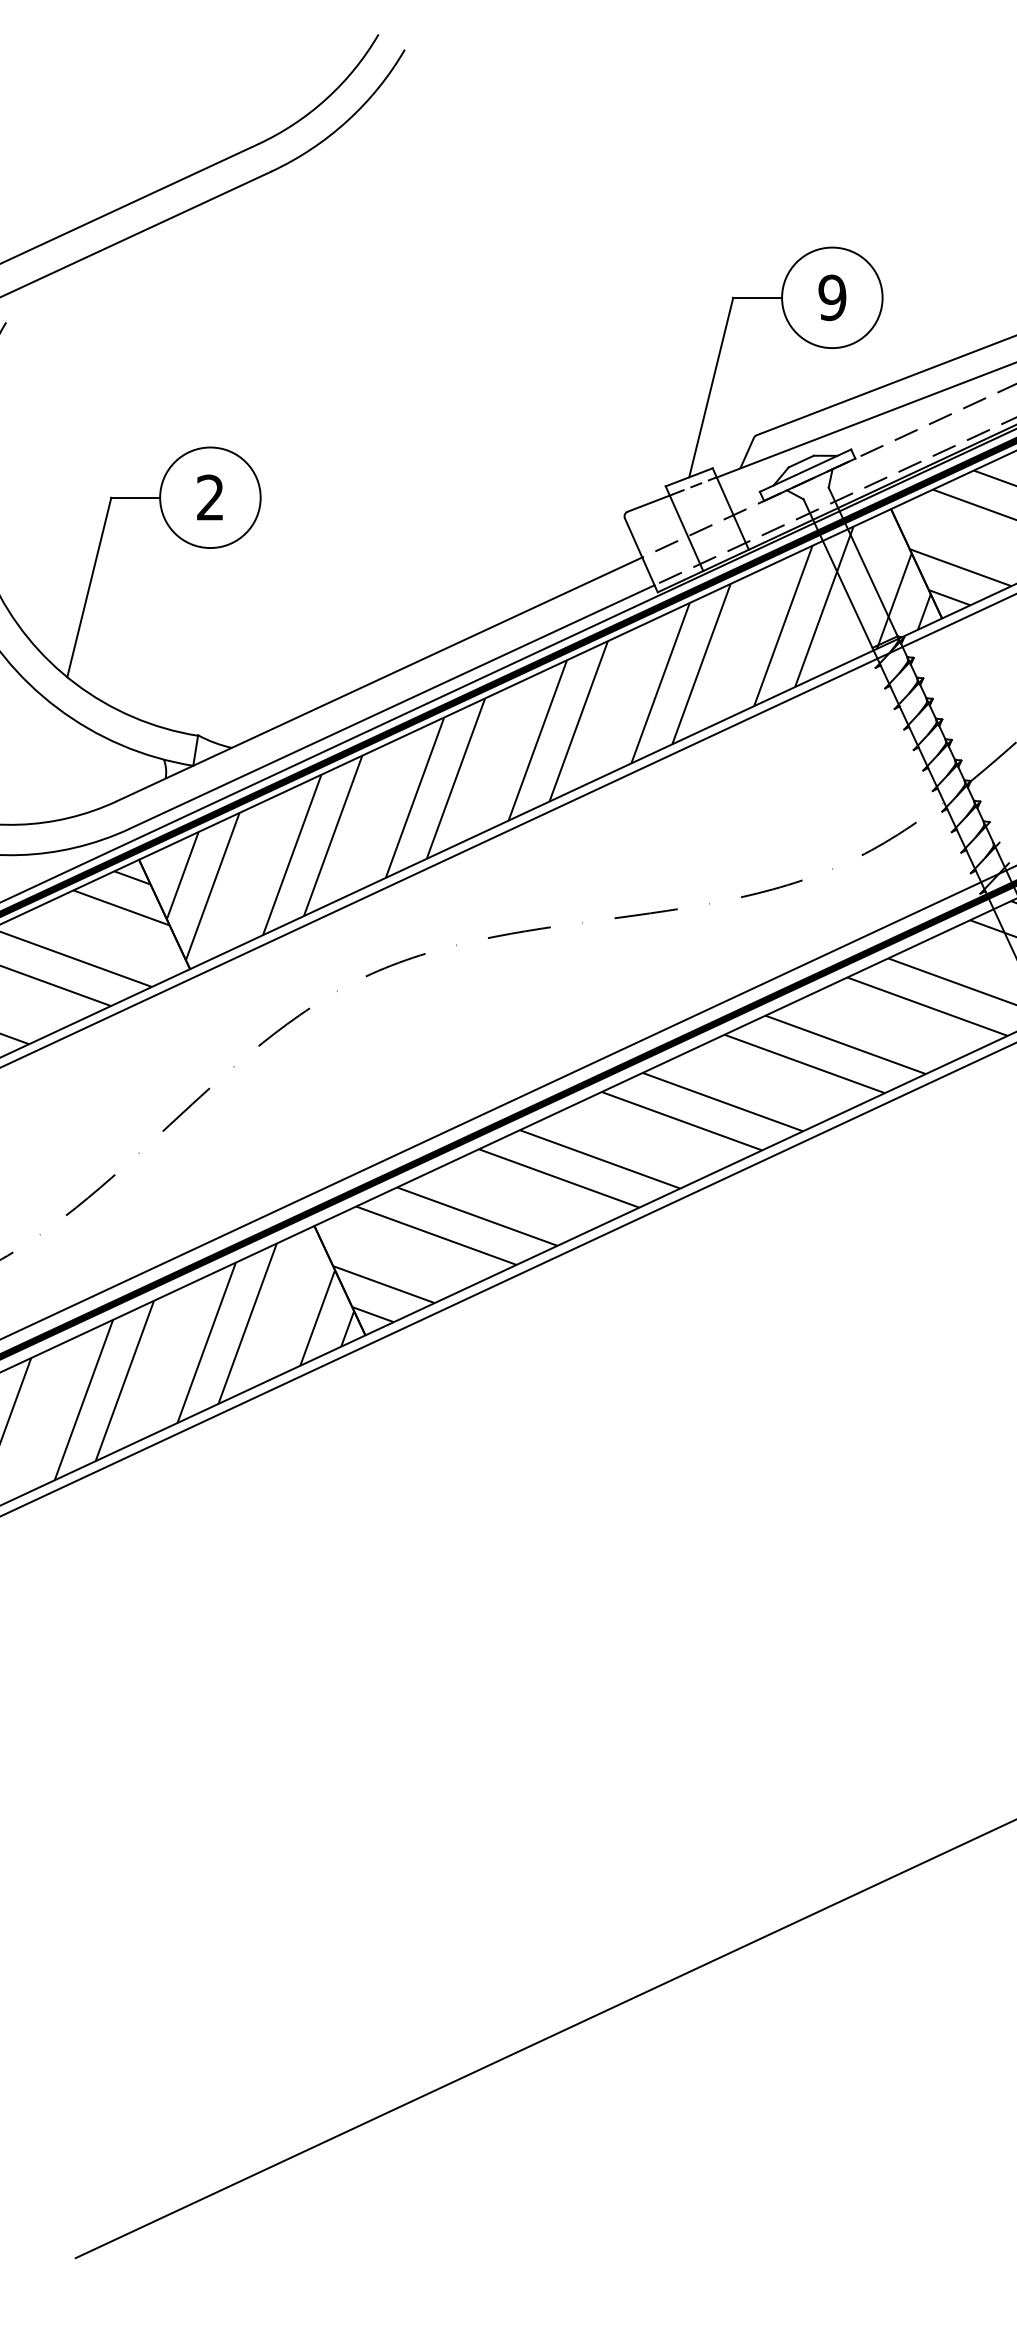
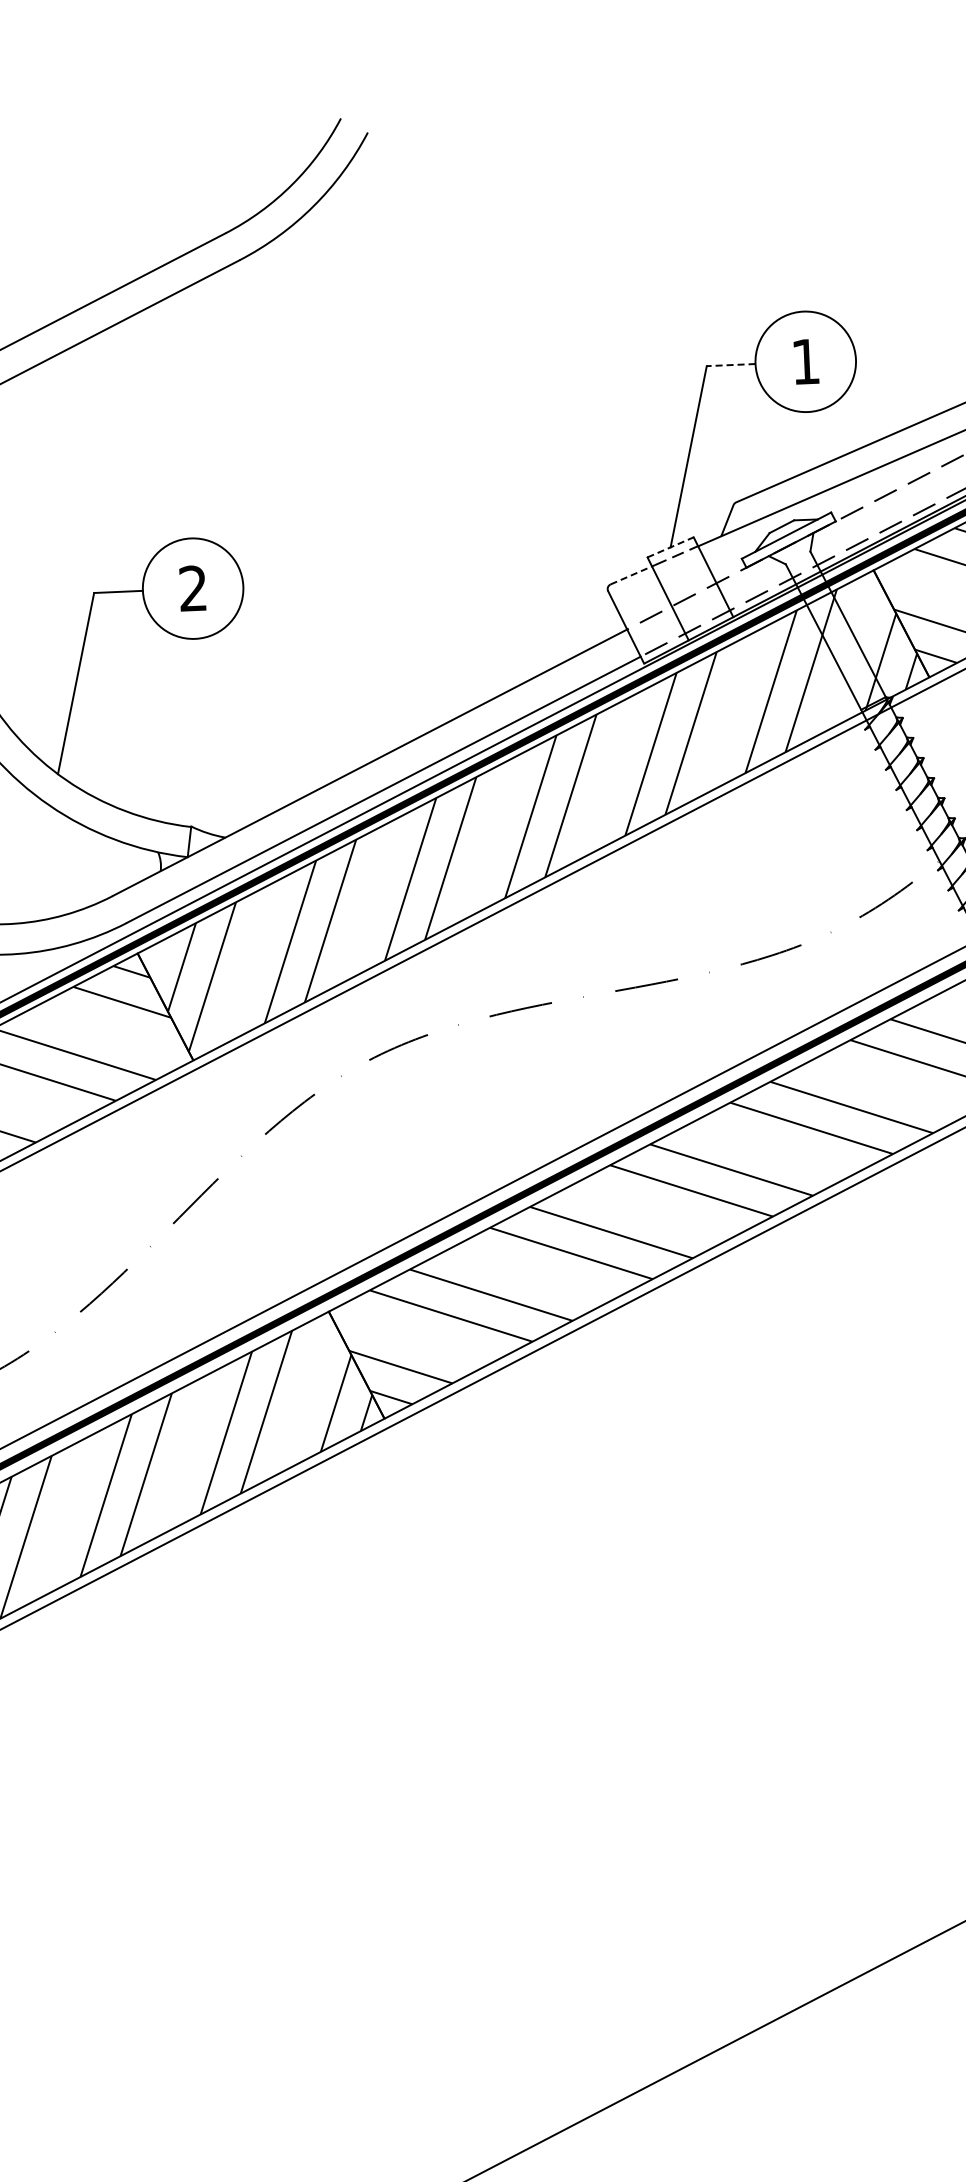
line: (757, 297) -> (730, 364), solid -> dashed
text: (832, 297) -> (805, 361), 9 -> 1
line: (689, 477) -> (670, 547), solid -> dashed
line: (650, 502) -> (633, 574), solid -> dashed

